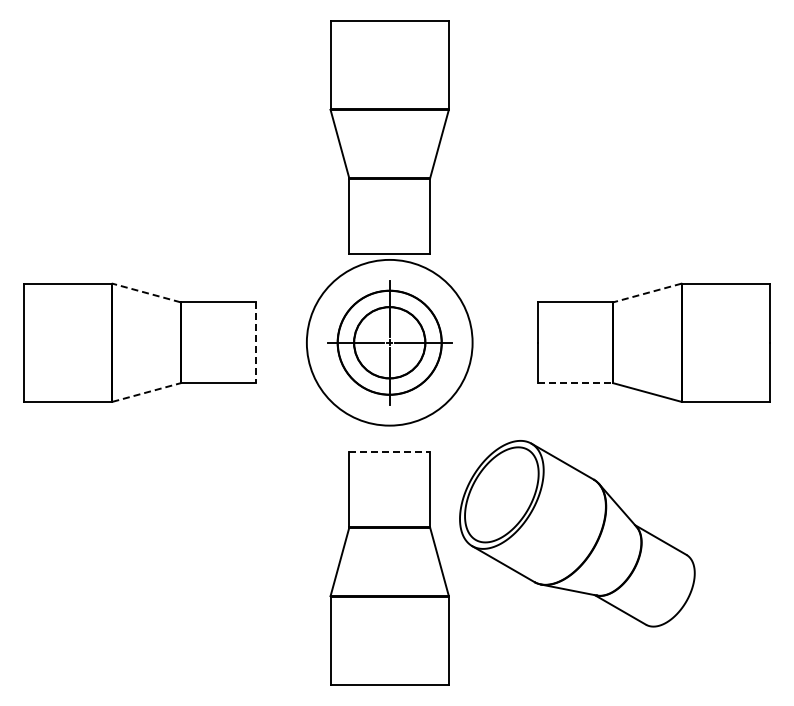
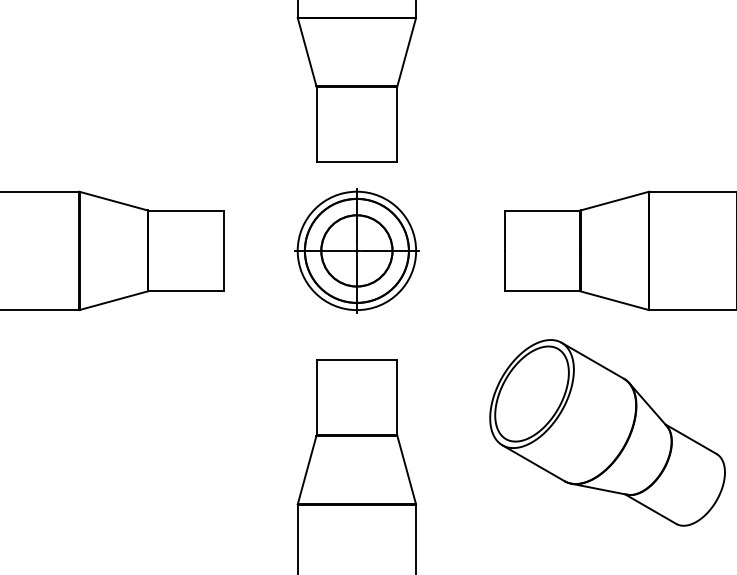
line: (146, 292) -> (113, 200), dashed -> solid
line: (647, 293) -> (614, 201), dashed -> solid
circle: (389, 342) -> (356, 250), size x0.71
line: (256, 343) -> (223, 251), dashed -> solid
line: (575, 383) -> (542, 291), dashed -> solid
line: (146, 392) -> (113, 300), dashed -> solid
line: (390, 452) -> (357, 360), dashed -> solid
part: (577, 533) -> (607, 432), moved

